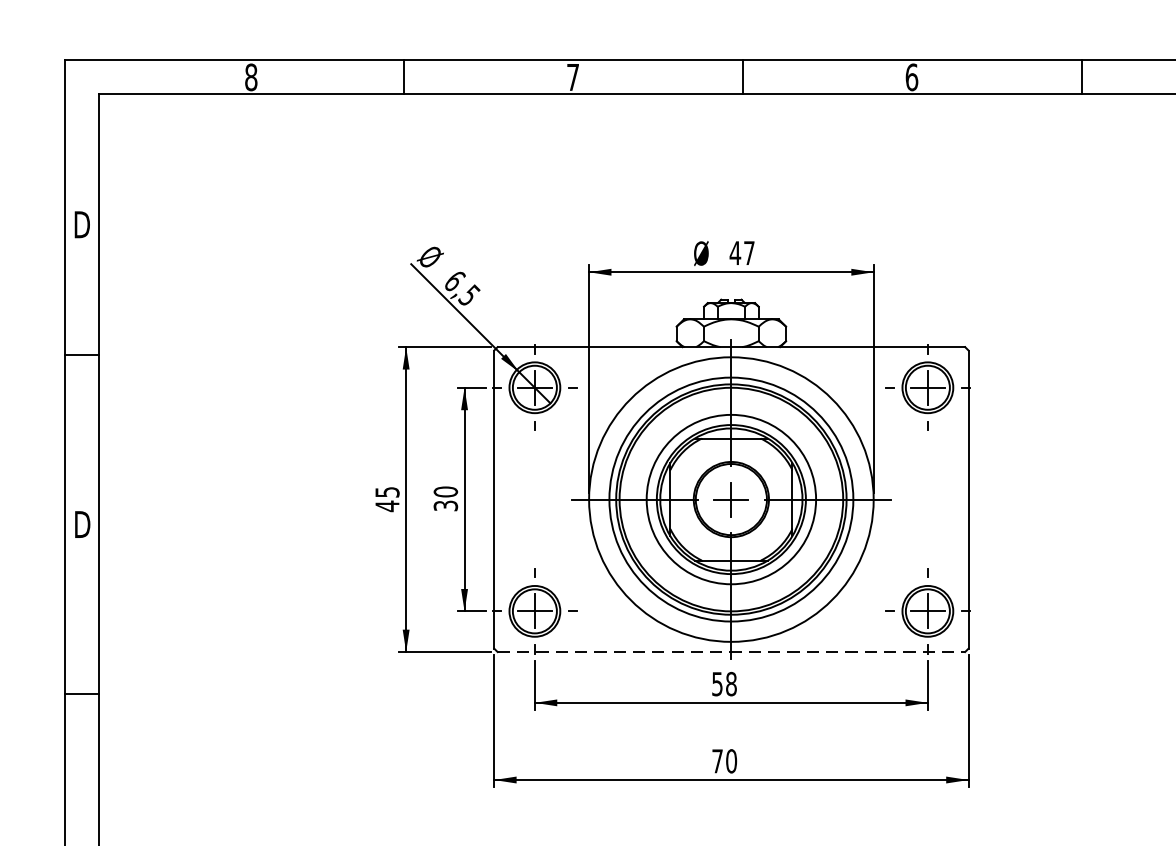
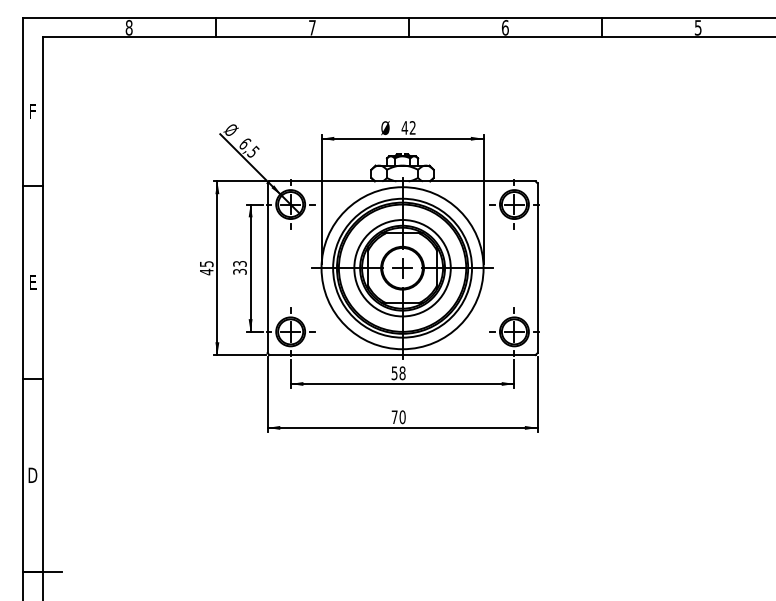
text: (81, 224) -> (32, 111), D -> F
text: (748, 252) -> (412, 127), 47 -> 42
text: (445, 491) -> (239, 263), 30 -> 33
text: (81, 524) -> (32, 282), D -> E
line: (733, 652) -> (403, 355), dashed -> solid

